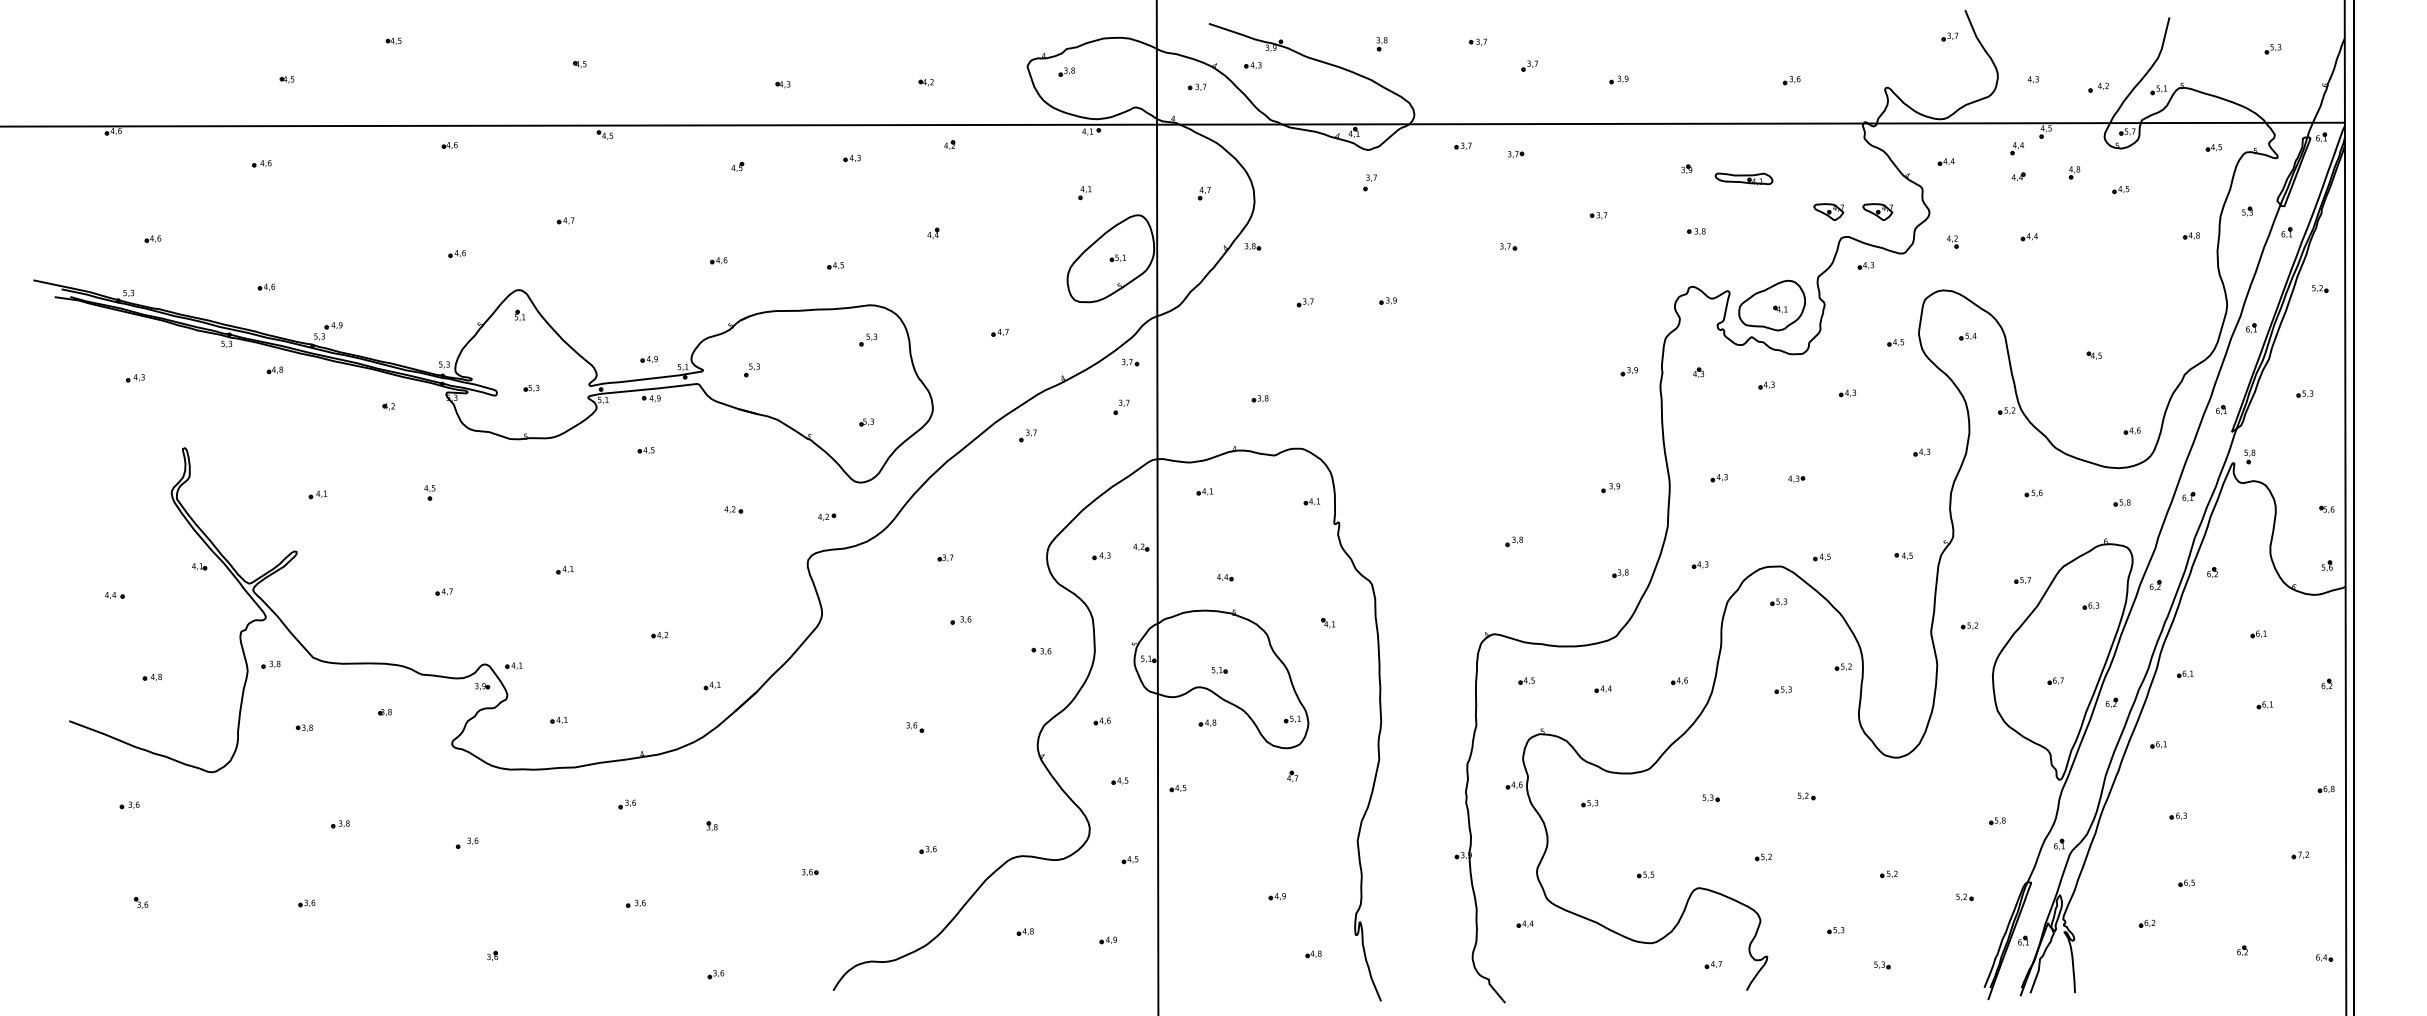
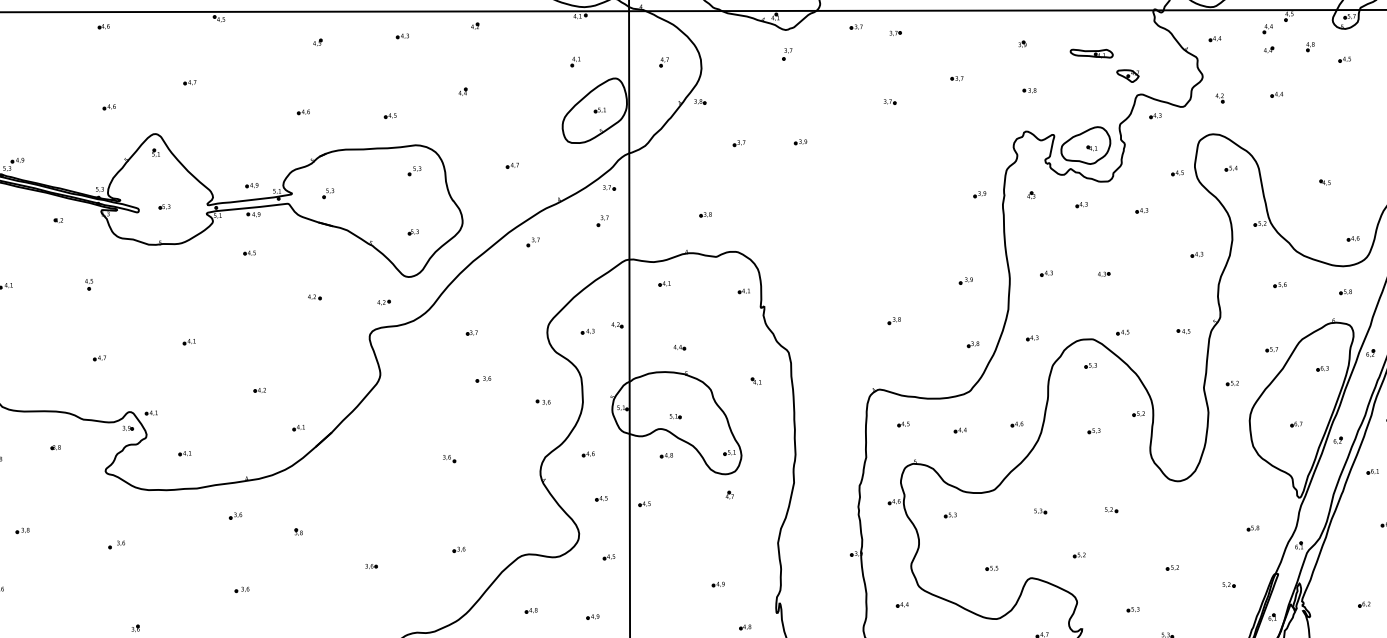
part: (1743, 178) -> (1091, 53), moved
part: (1877, 211) -> (1164, 75), removed

